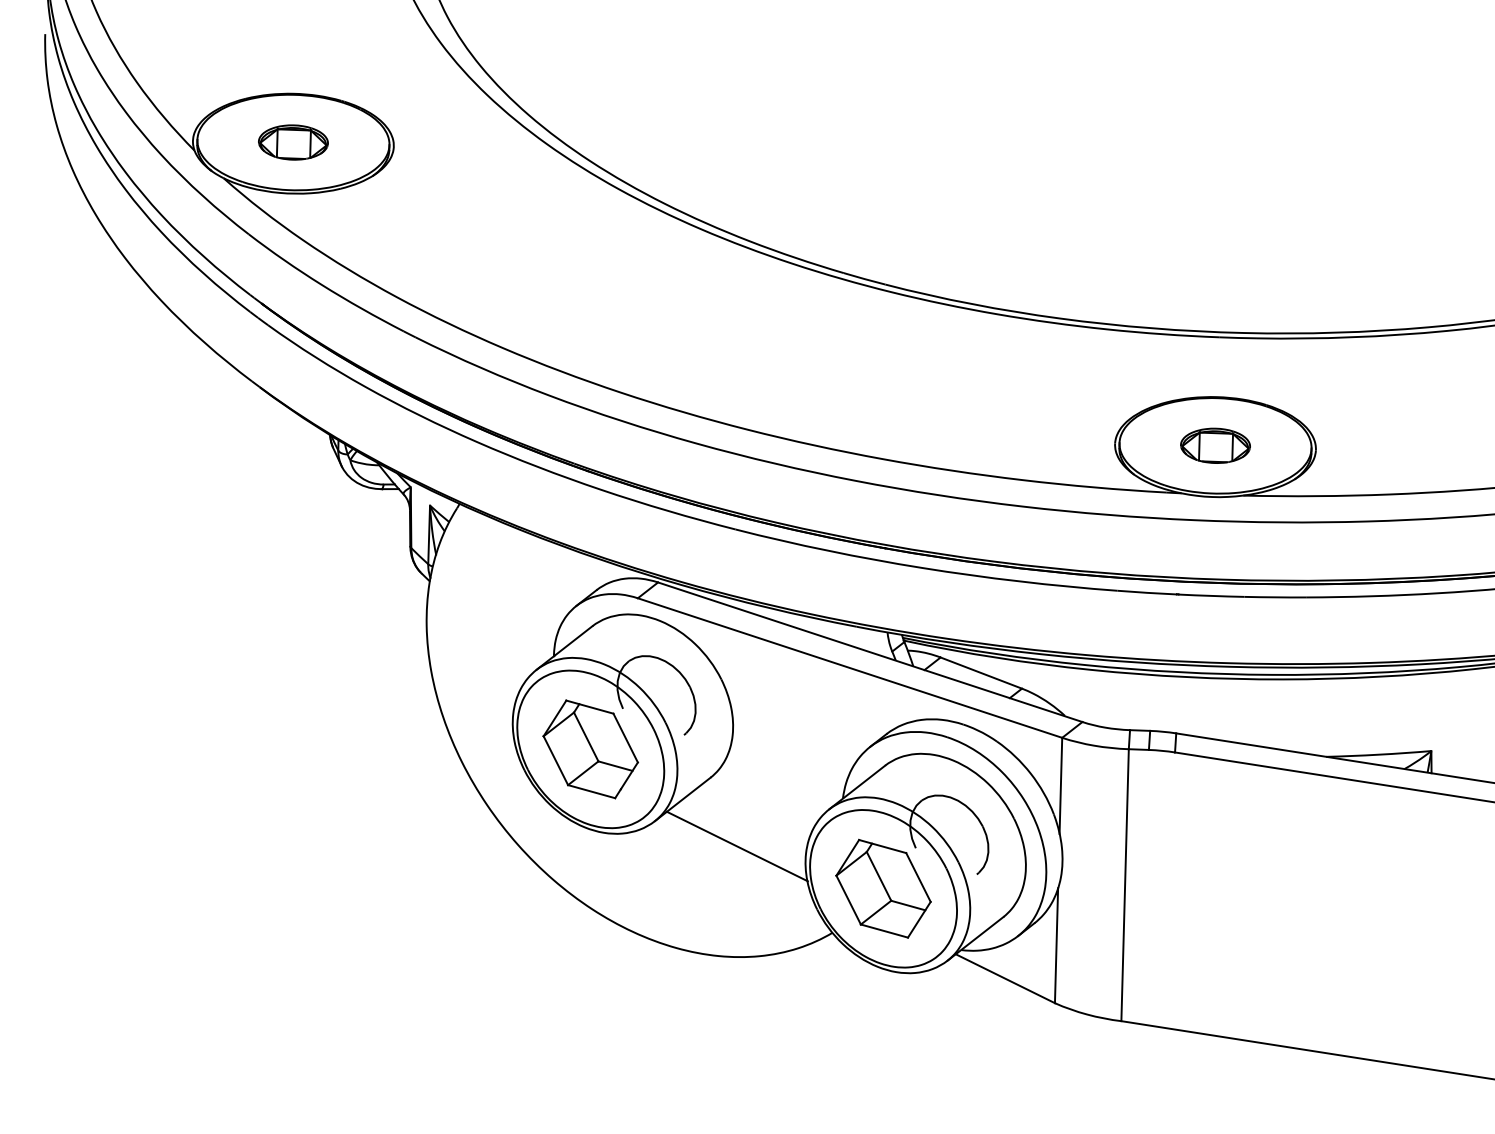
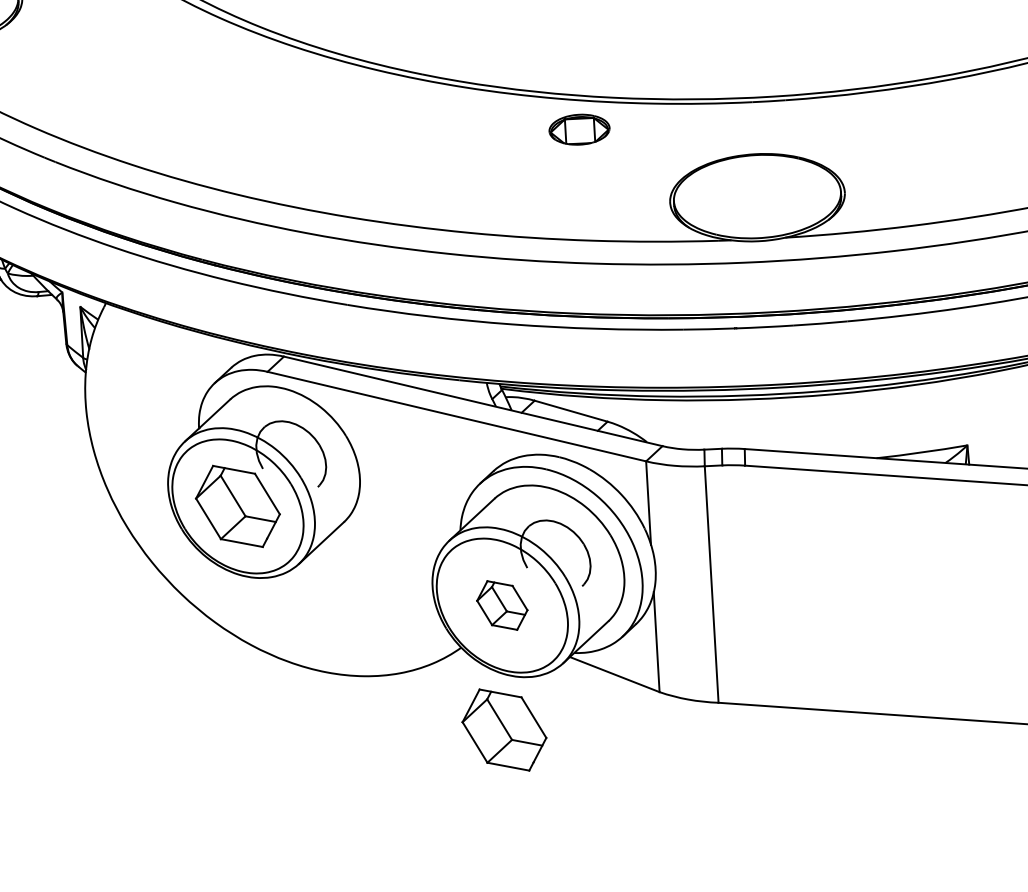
part: (1215, 445) -> (579, 129), moved
line: (736, 846) -> (371, 579), removed
part: (883, 888) -> (502, 605), size x0.6
part: (873, 1031) -> (504, 730), added

